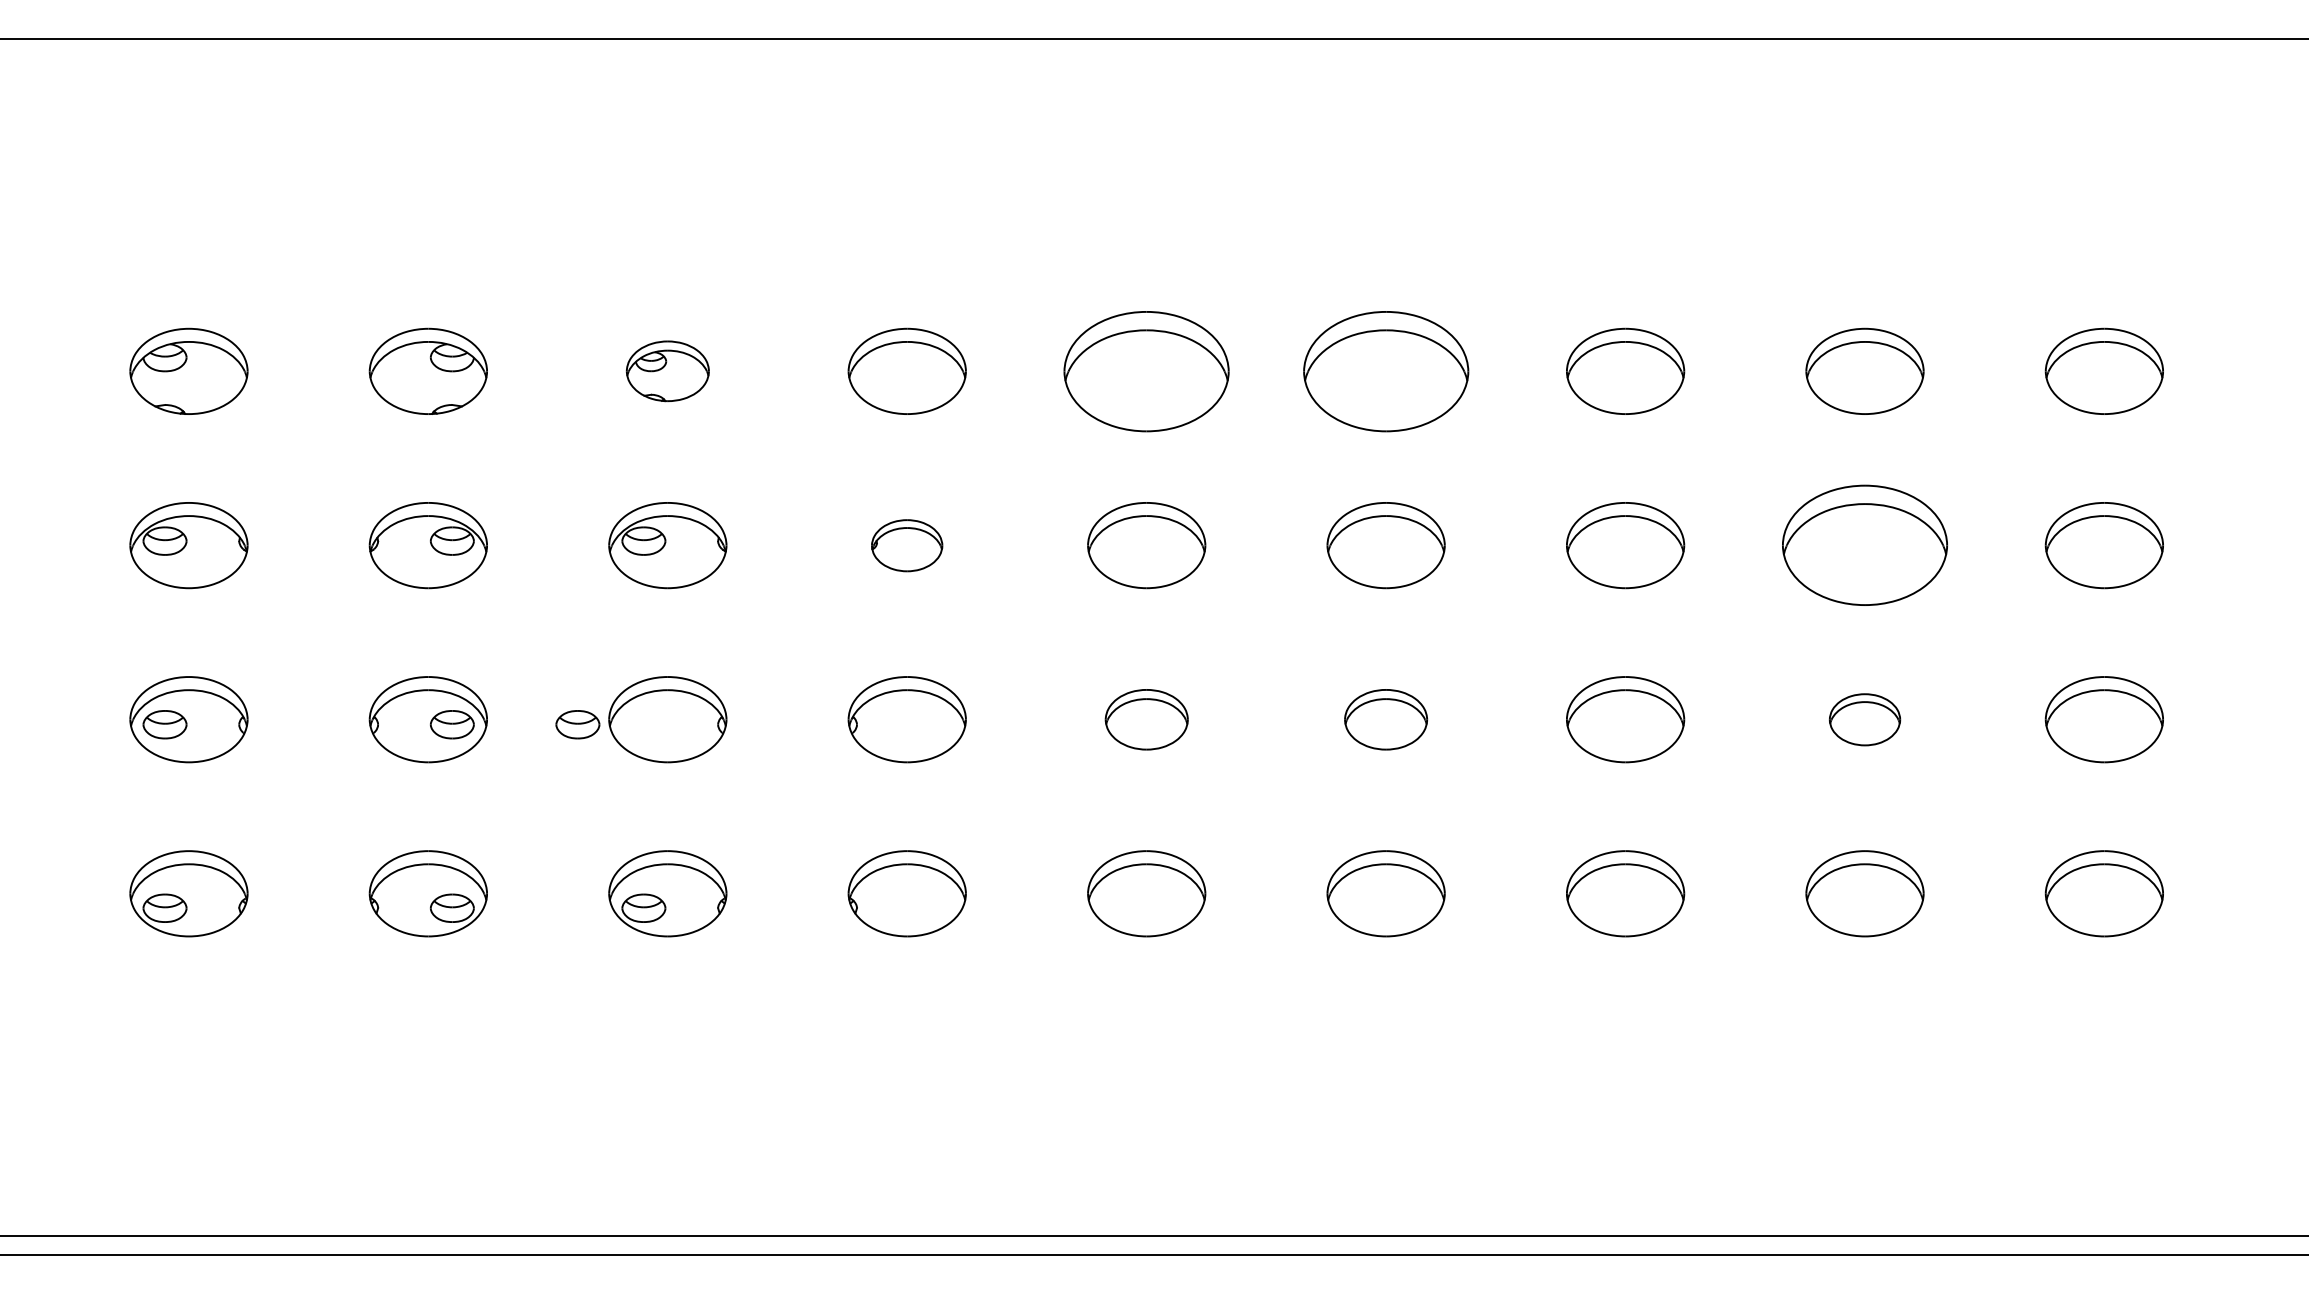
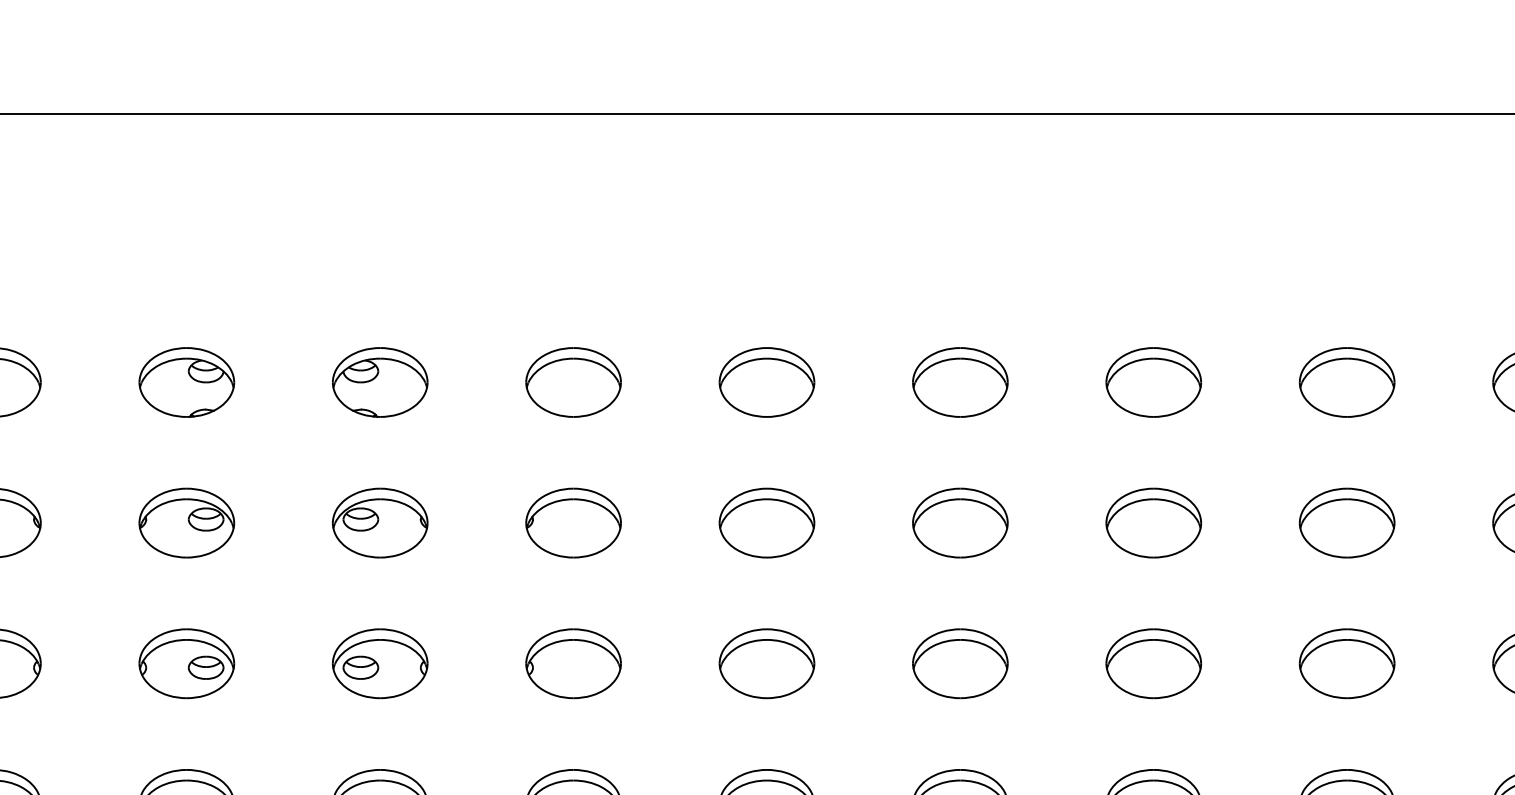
part: (667, 370) -> (379, 381), size x1.43
part: (1146, 370) -> (766, 381), size x0.71
part: (1385, 370) -> (959, 381), size x0.71
part: (906, 545) -> (572, 523), size x1.67
part: (1864, 545) -> (1346, 523), size x0.71
part: (1146, 719) -> (766, 663), size x1.43
part: (1385, 719) -> (959, 663), size x1.43
part: (1864, 719) -> (1346, 663), size x1.67
part: (577, 724) -> (360, 667), moved

